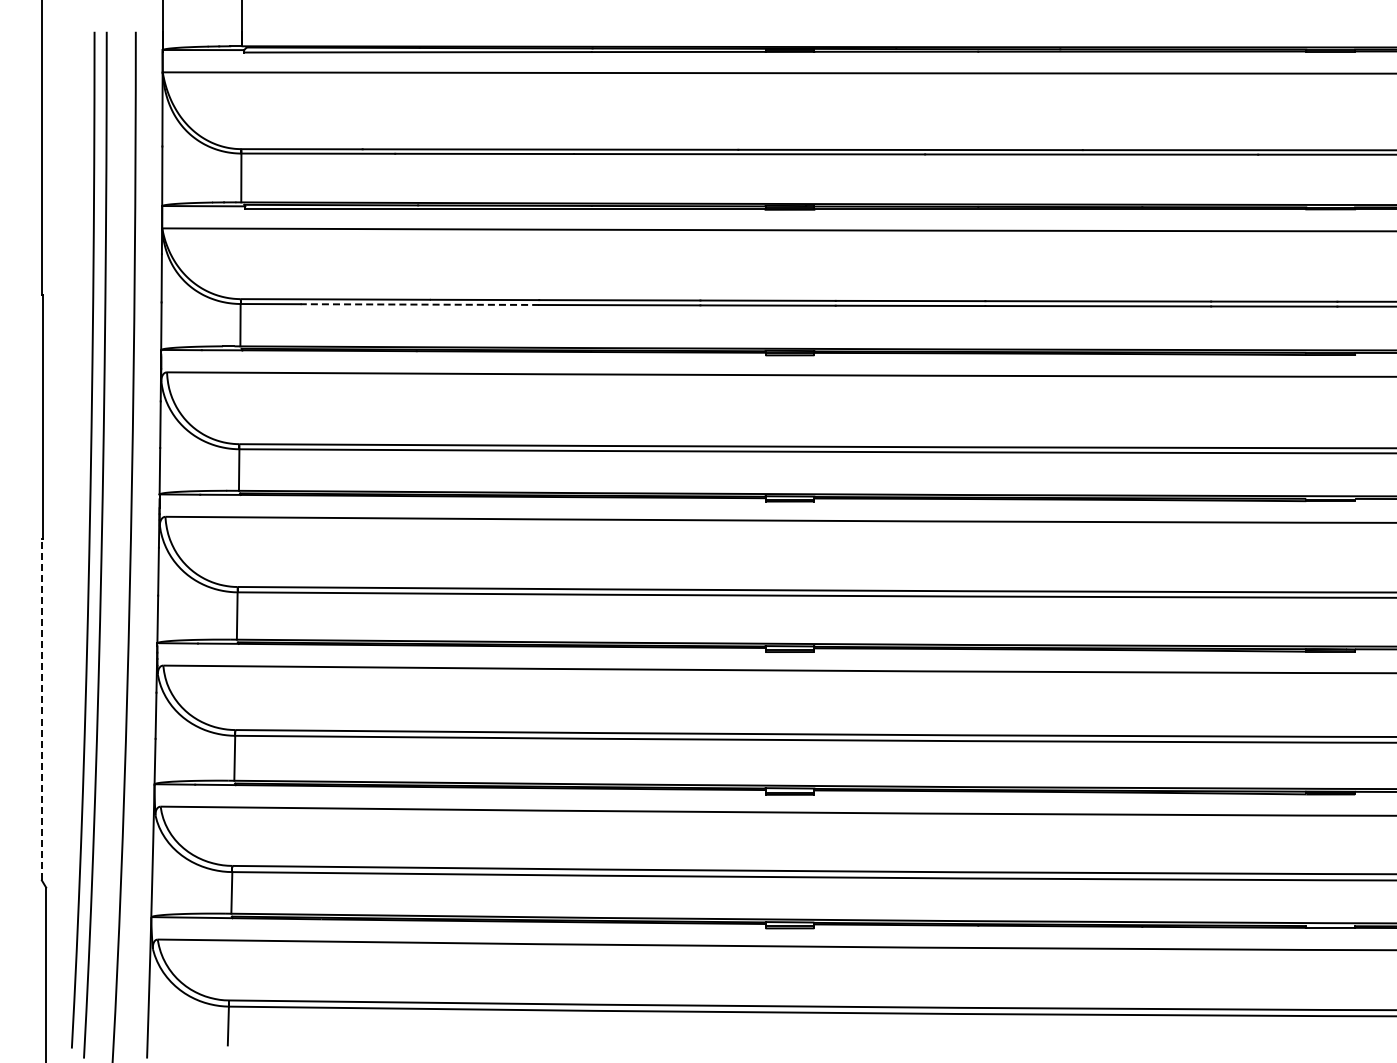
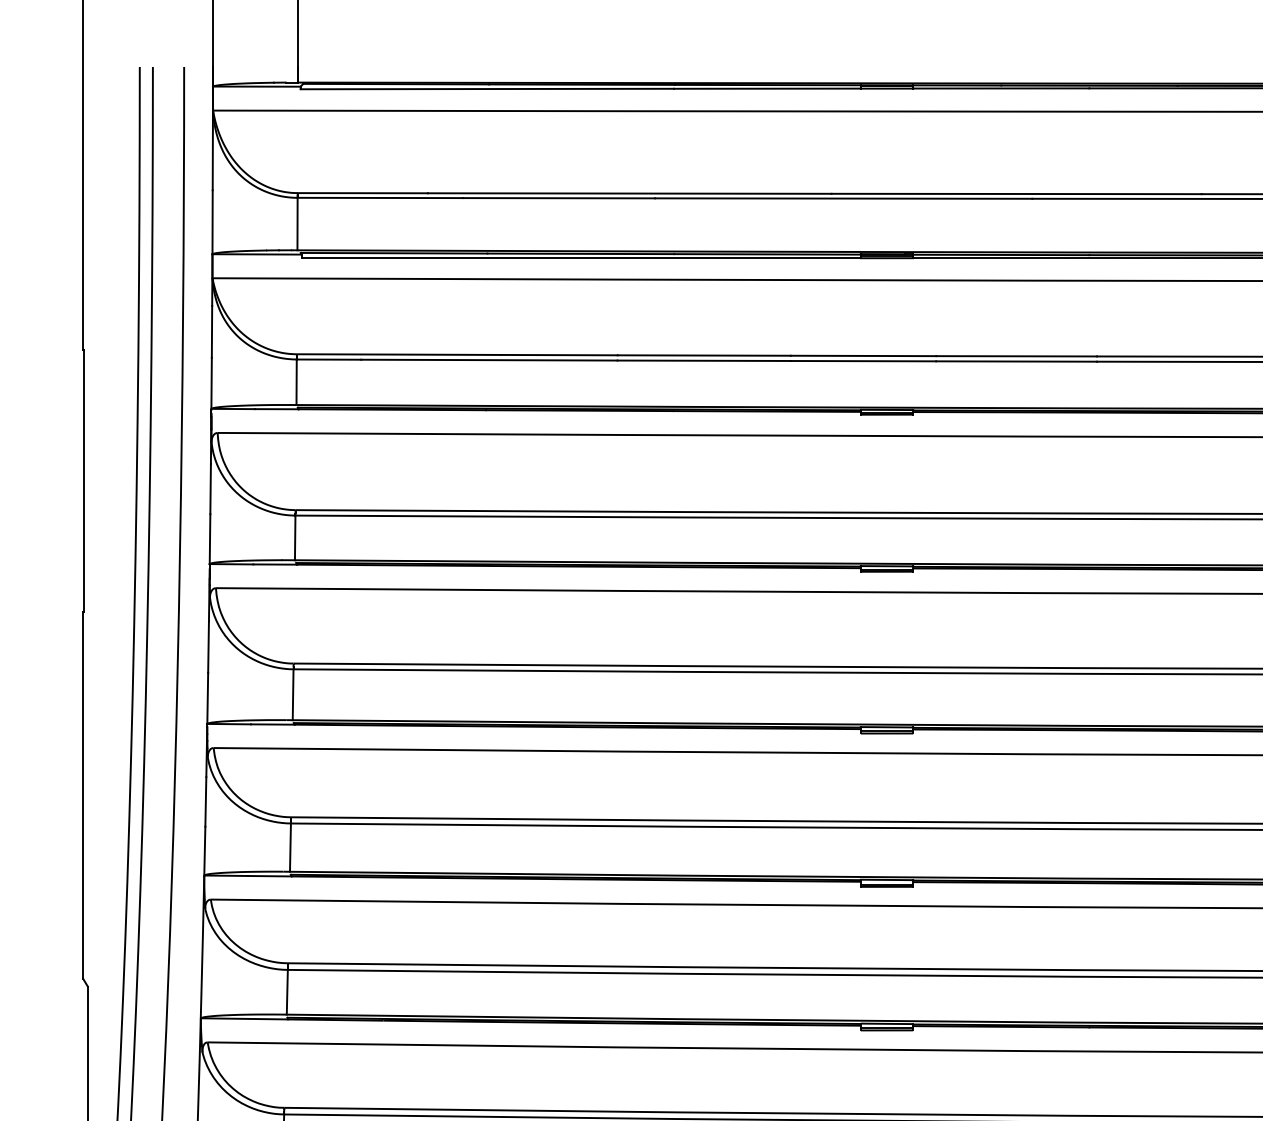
line: (419, 304) -> (488, 360), dashed -> solid
line: (41, 709) -> (82, 795), dashed -> solid

